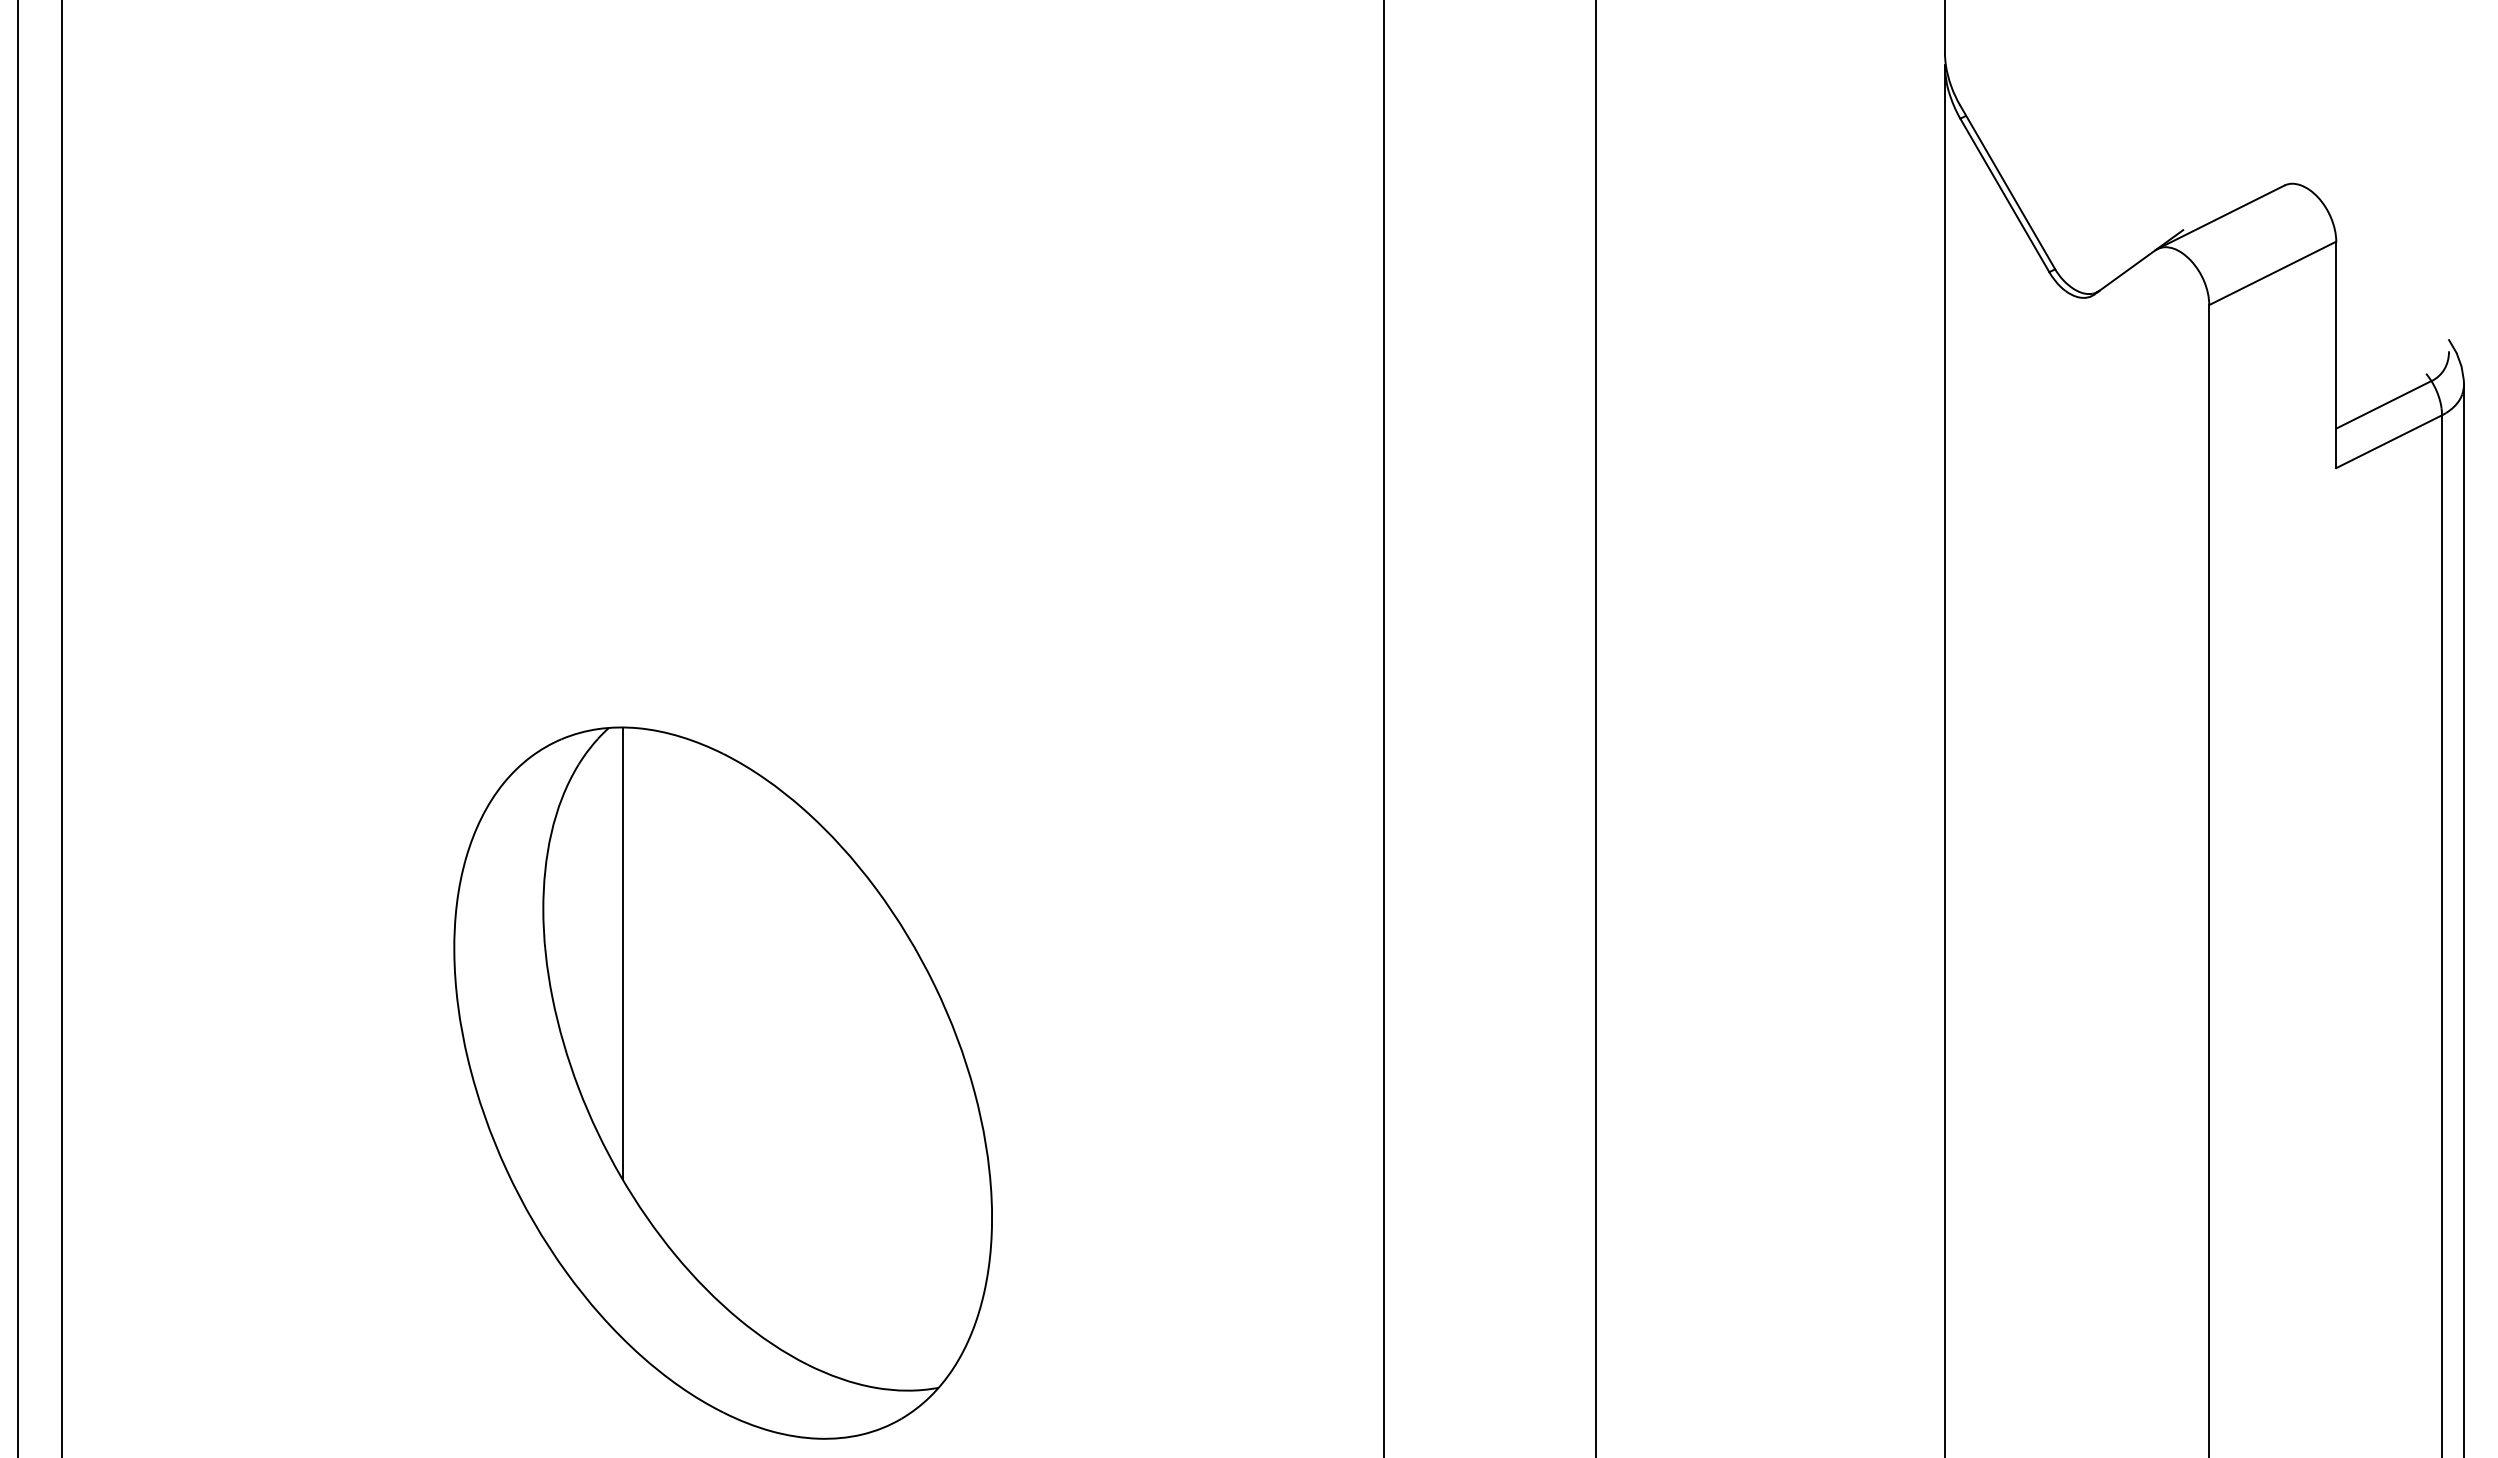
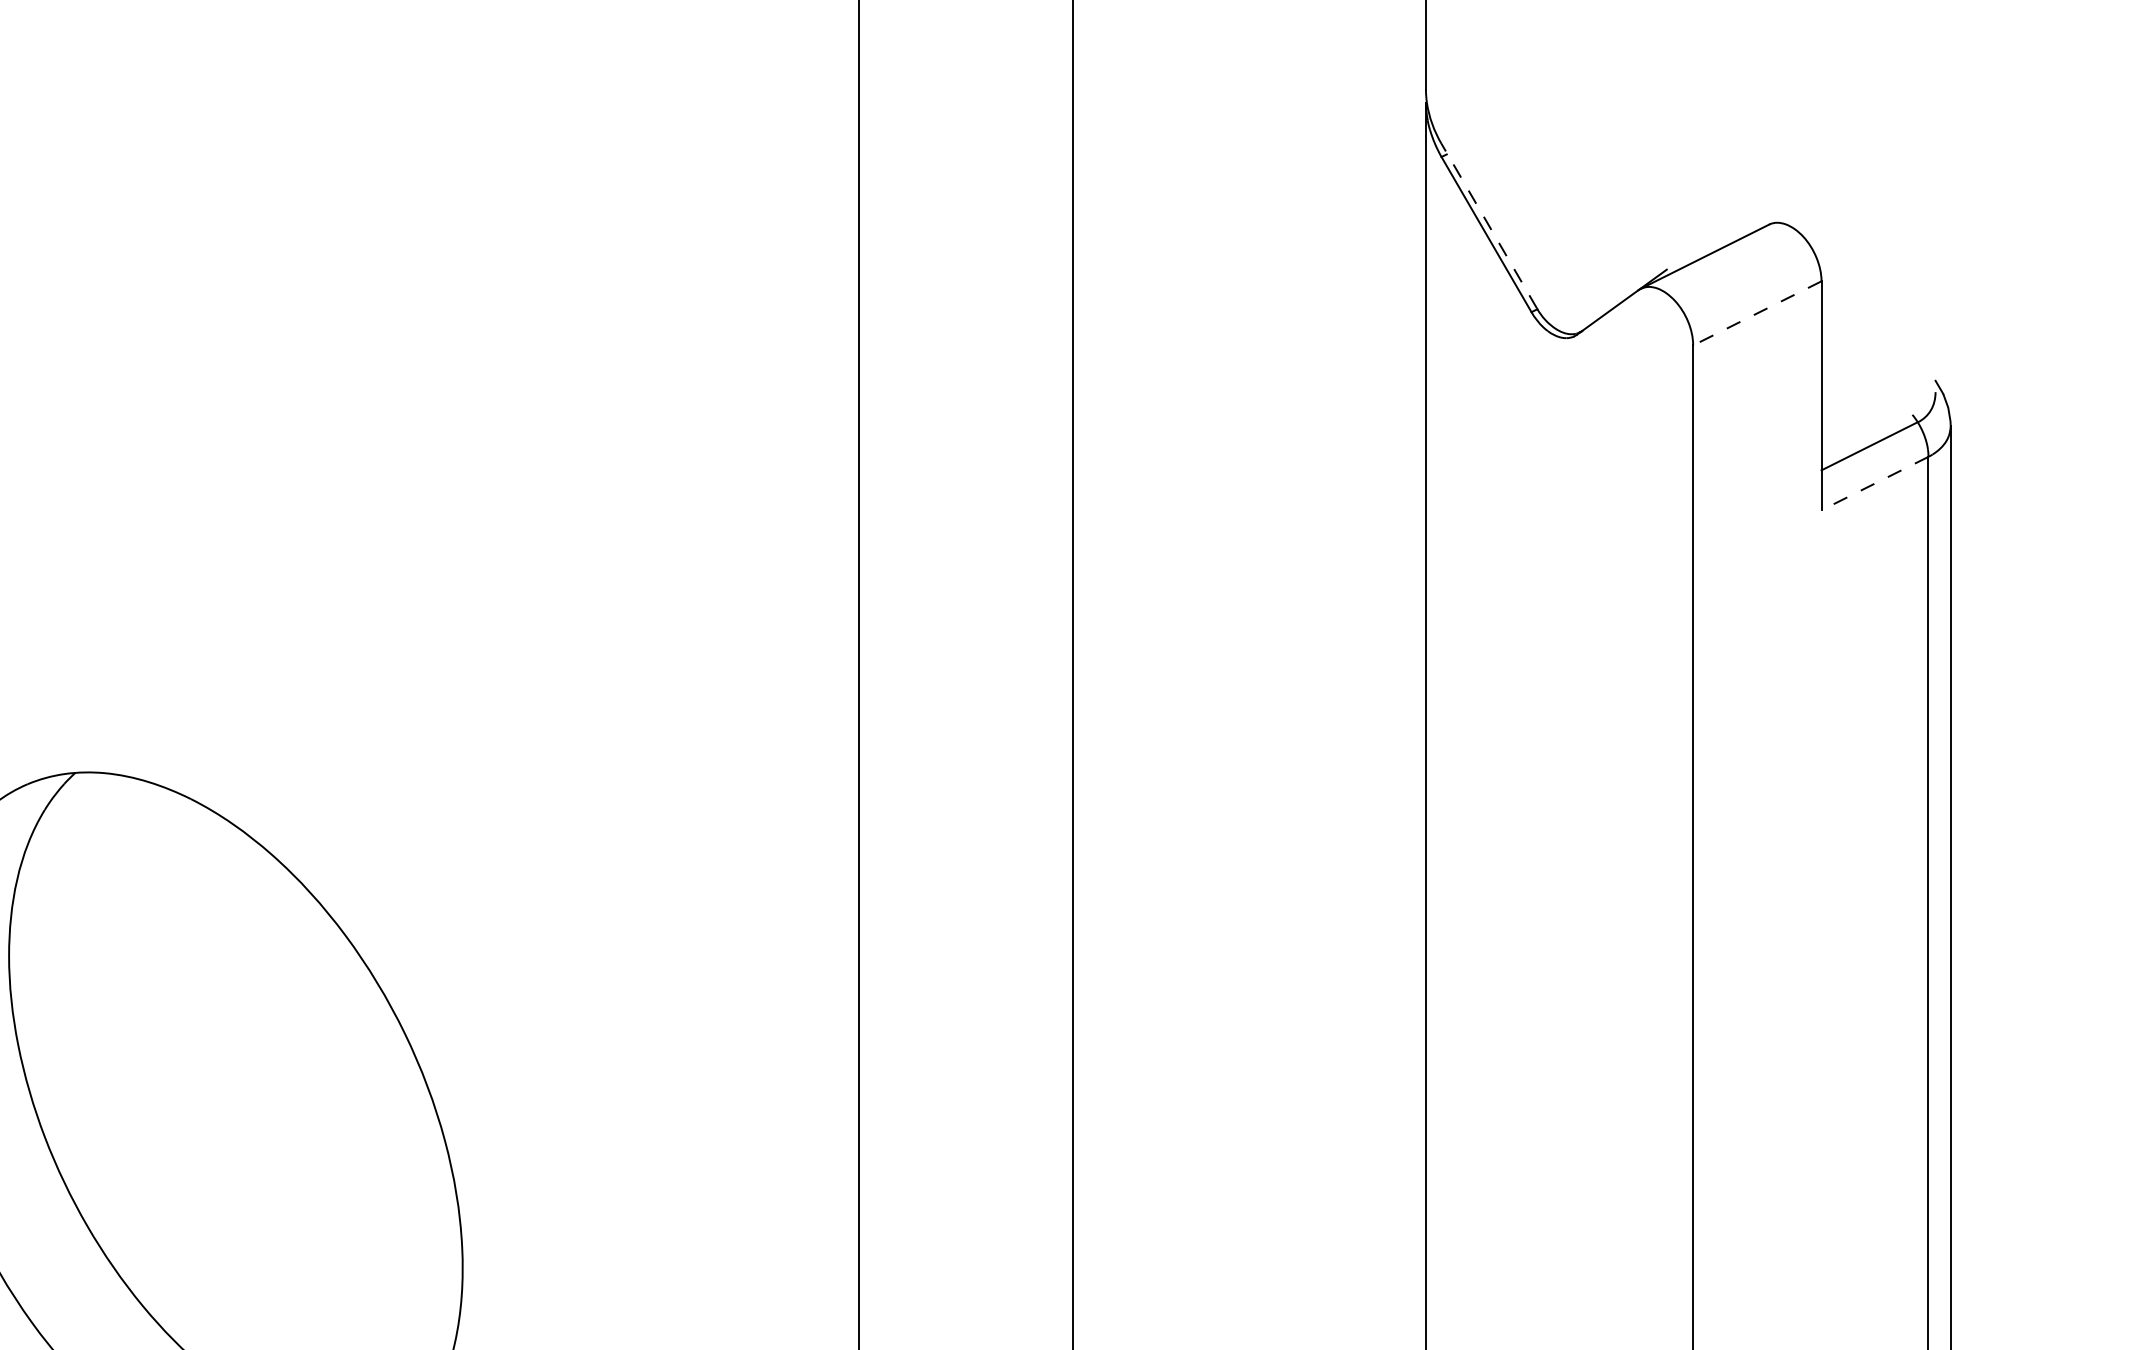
line: (2007, 186) -> (1489, 225), solid -> dashed
line: (2272, 273) -> (1757, 313), solid -> dashed
line: (2388, 441) -> (1874, 483), solid -> dashed
line: (622, 953) -> (89, 1000), removed

